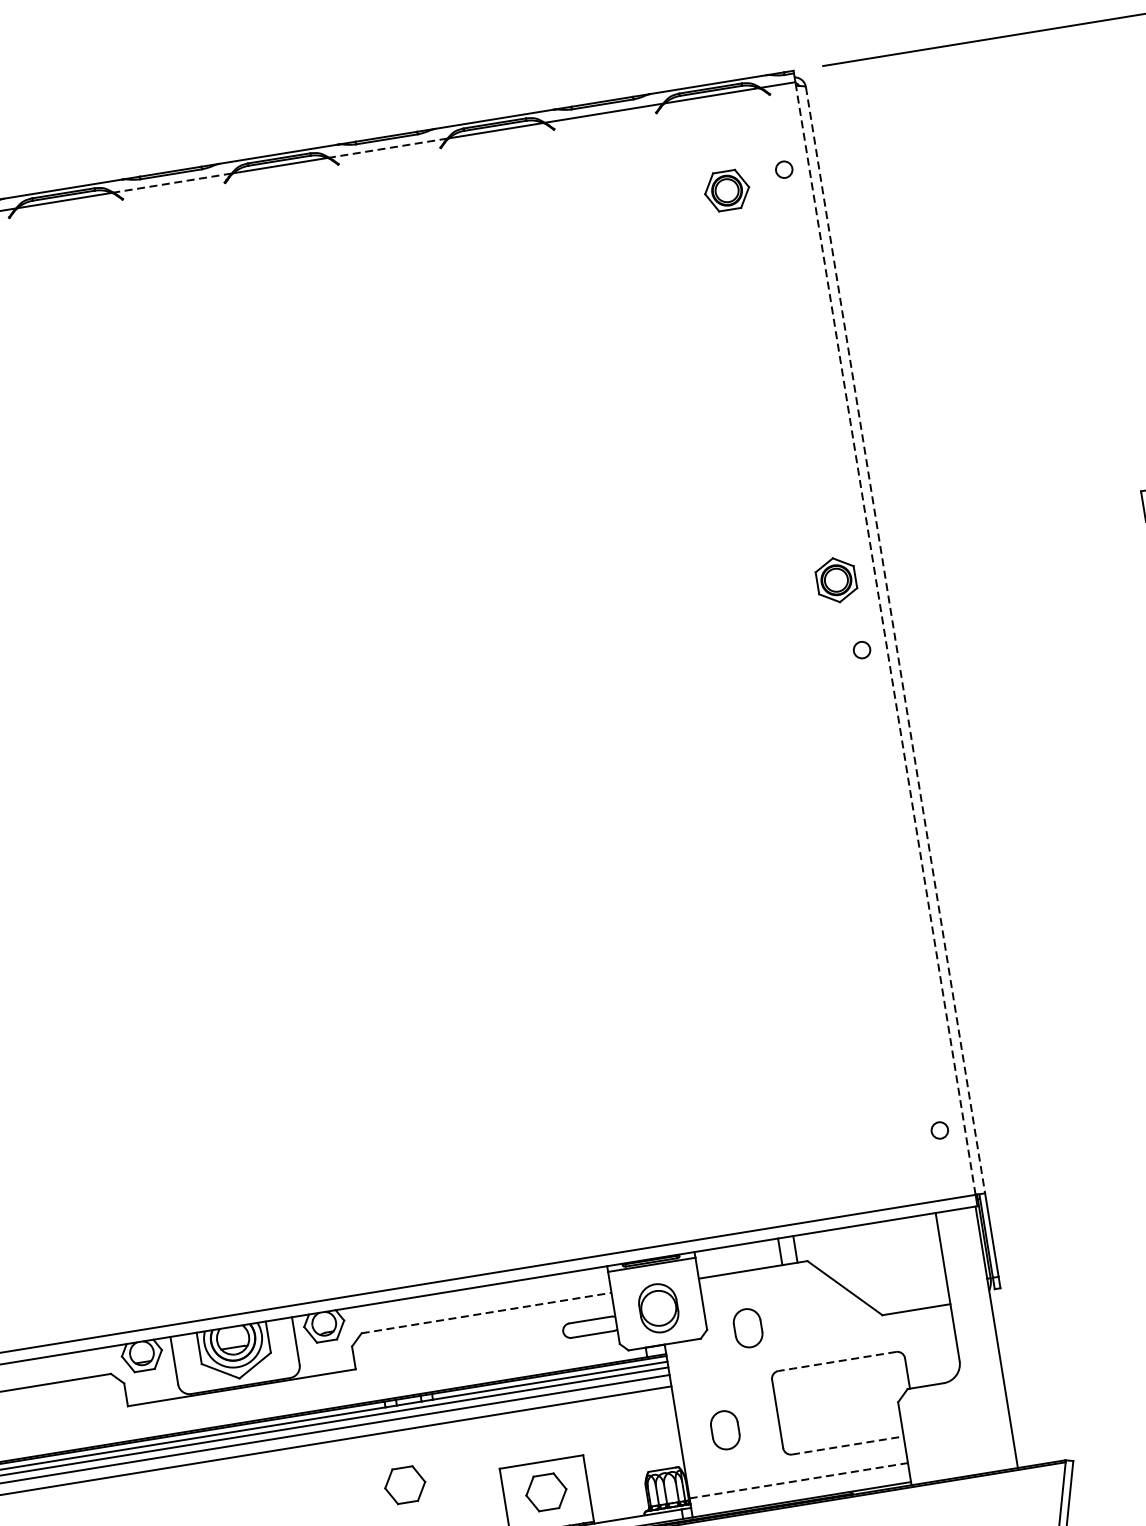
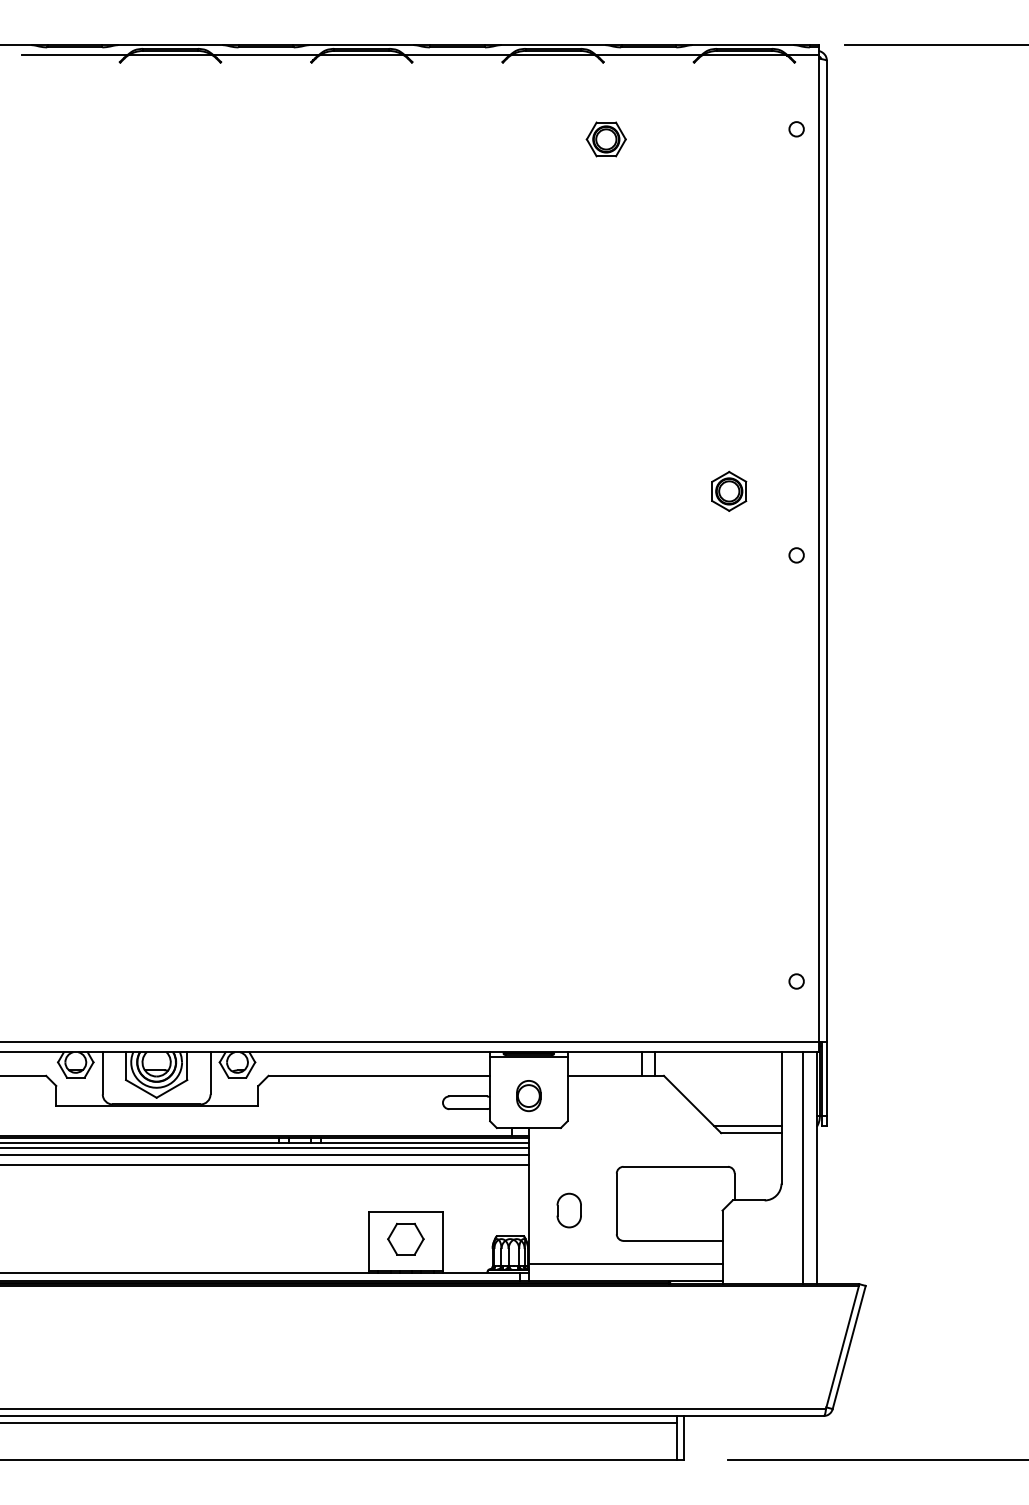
line: (387, 148) -> (456, 55), dashed -> solid
line: (171, 183) -> (265, 55), dashed -> solid
part: (726, 190) -> (605, 139), moved
part: (836, 579) -> (729, 490), moved
line: (885, 638) -> (818, 548), dashed -> solid
line: (894, 640) -> (826, 551), dashed -> solid
line: (910, 1302) -> (747, 1126), added
part: (658, 1309) -> (528, 1096), size x0.71
line: (486, 1312) -> (379, 1075), dashed -> solid
part: (747, 1328) -> (602, 1125), removed
line: (981, 1340) -> (803, 1168), added
line: (837, 1361) -> (675, 1166), dashed -> solid
line: (848, 1444) -> (673, 1240), dashed -> solid
line: (798, 1480) -> (625, 1264), dashed -> solid
part: (404, 1484) -> (284, 1212), removed

